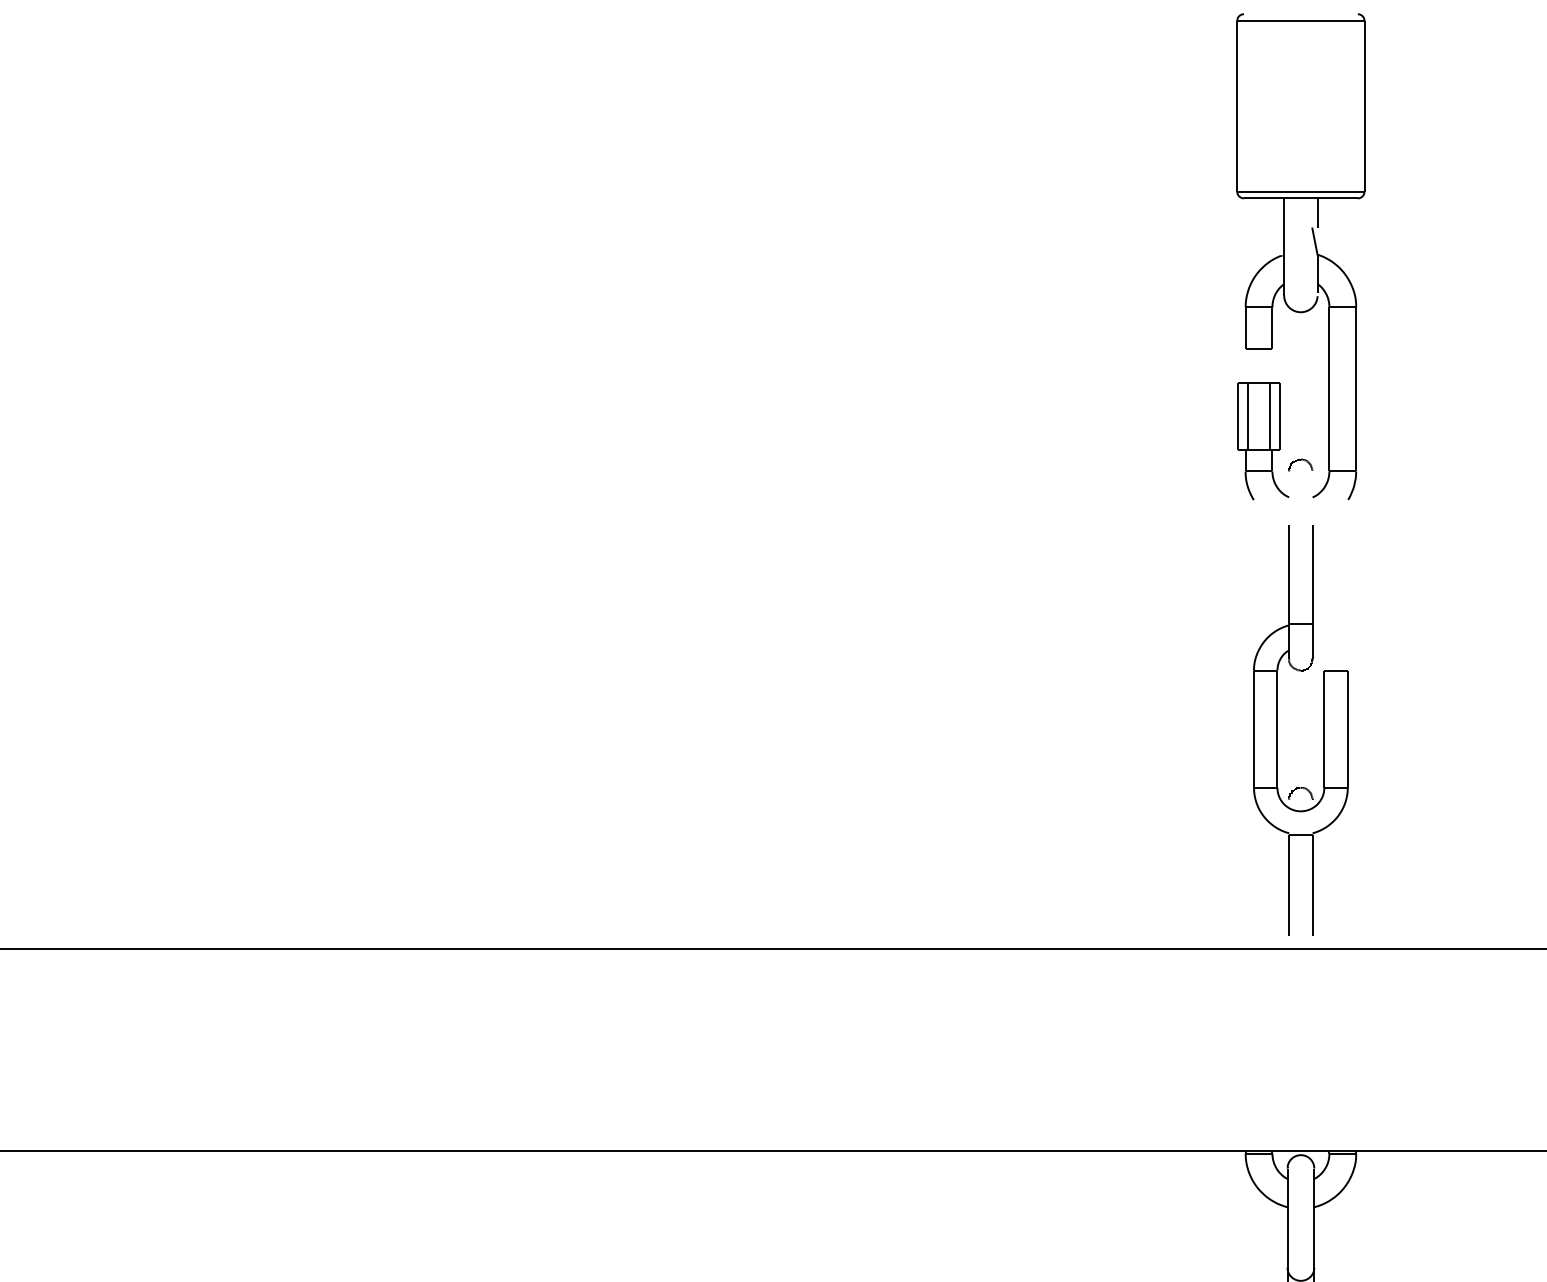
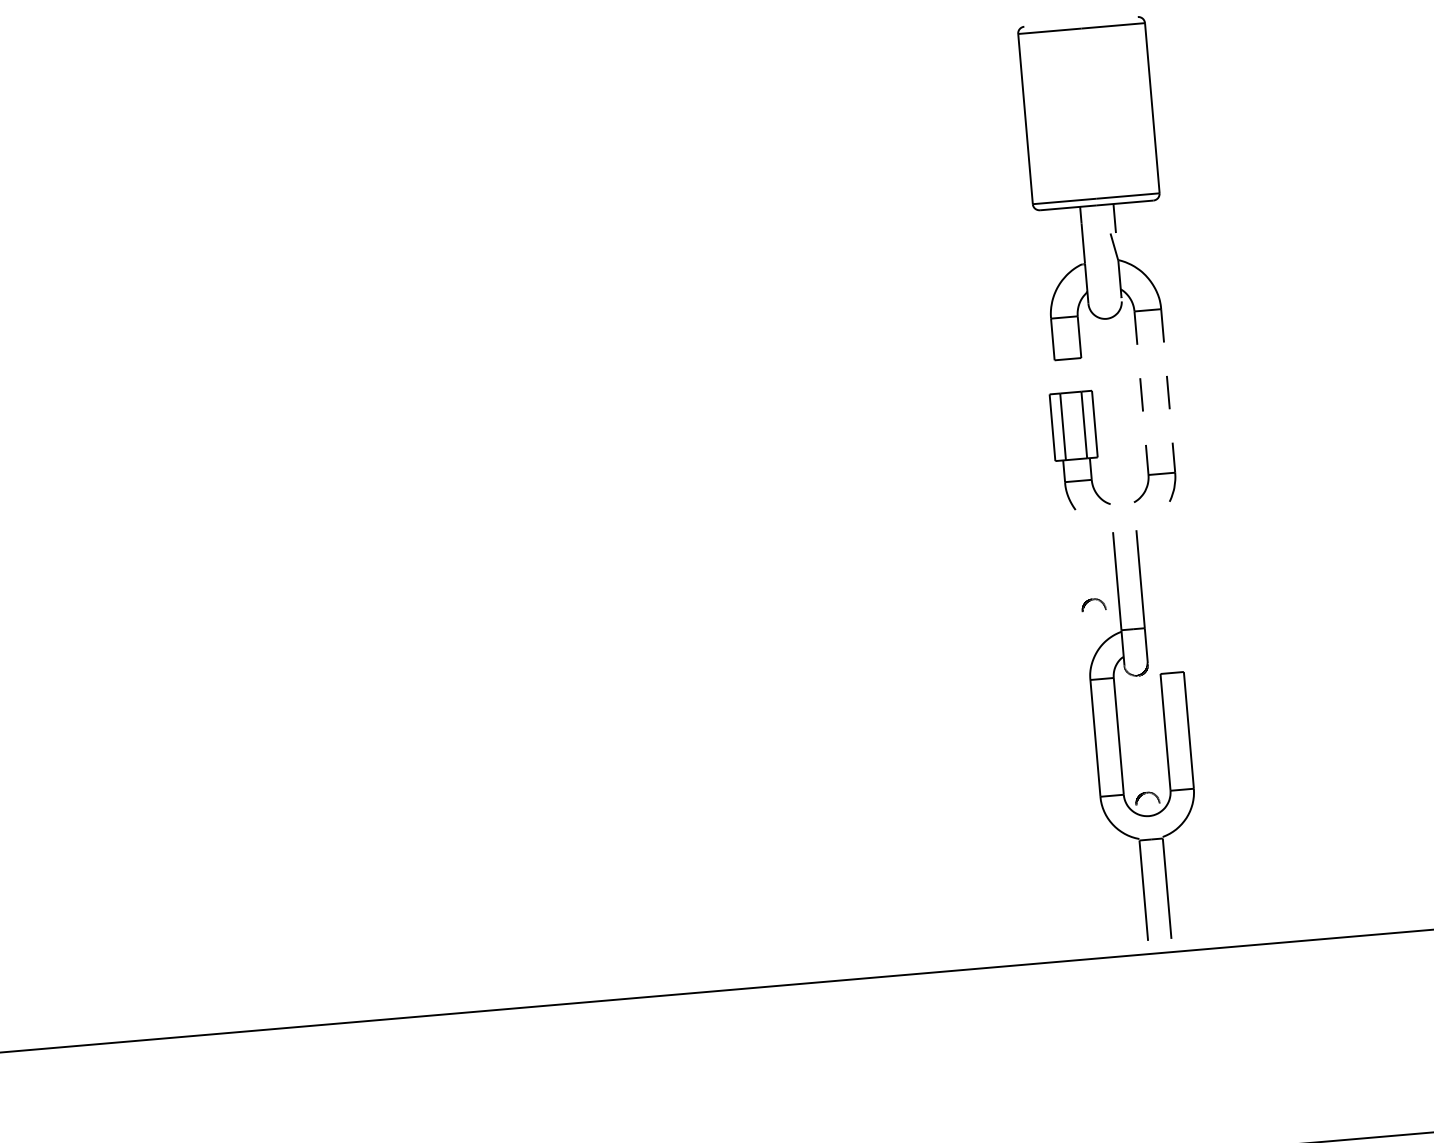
line: (1329, 389) -> (1141, 393), solid -> dashed
line: (1356, 389) -> (1168, 391), solid -> dashed
part: (1300, 464) -> (1093, 604), moved

